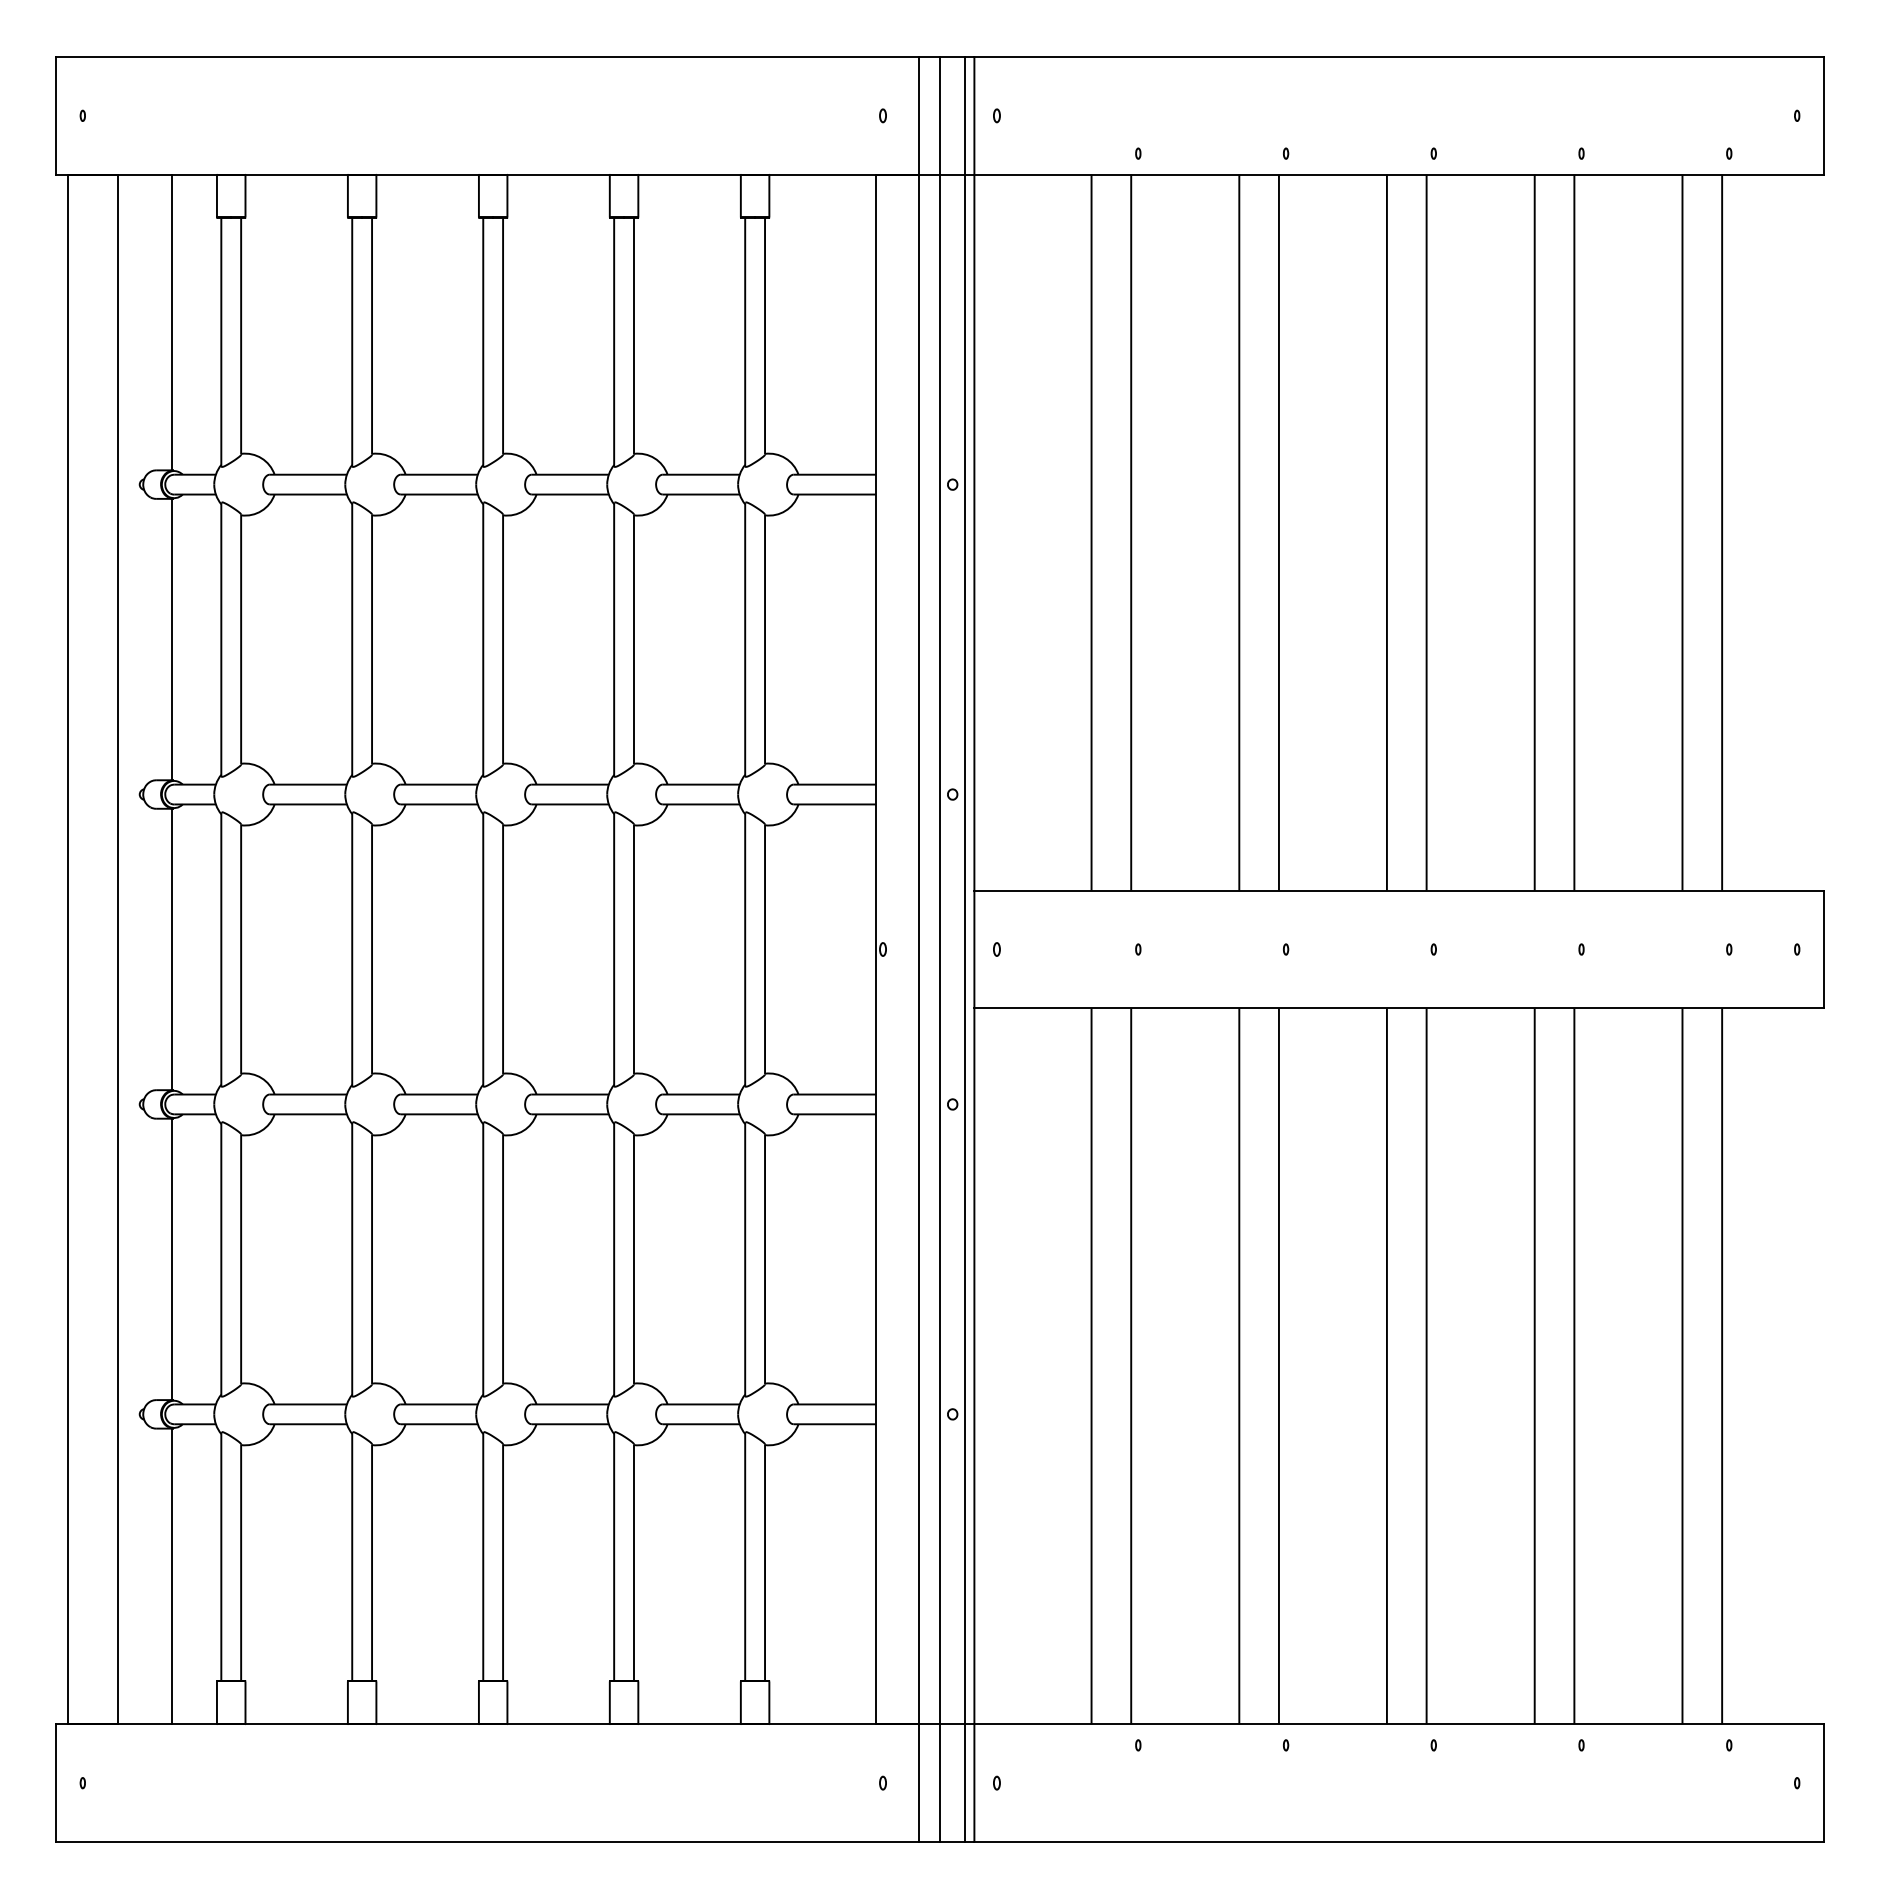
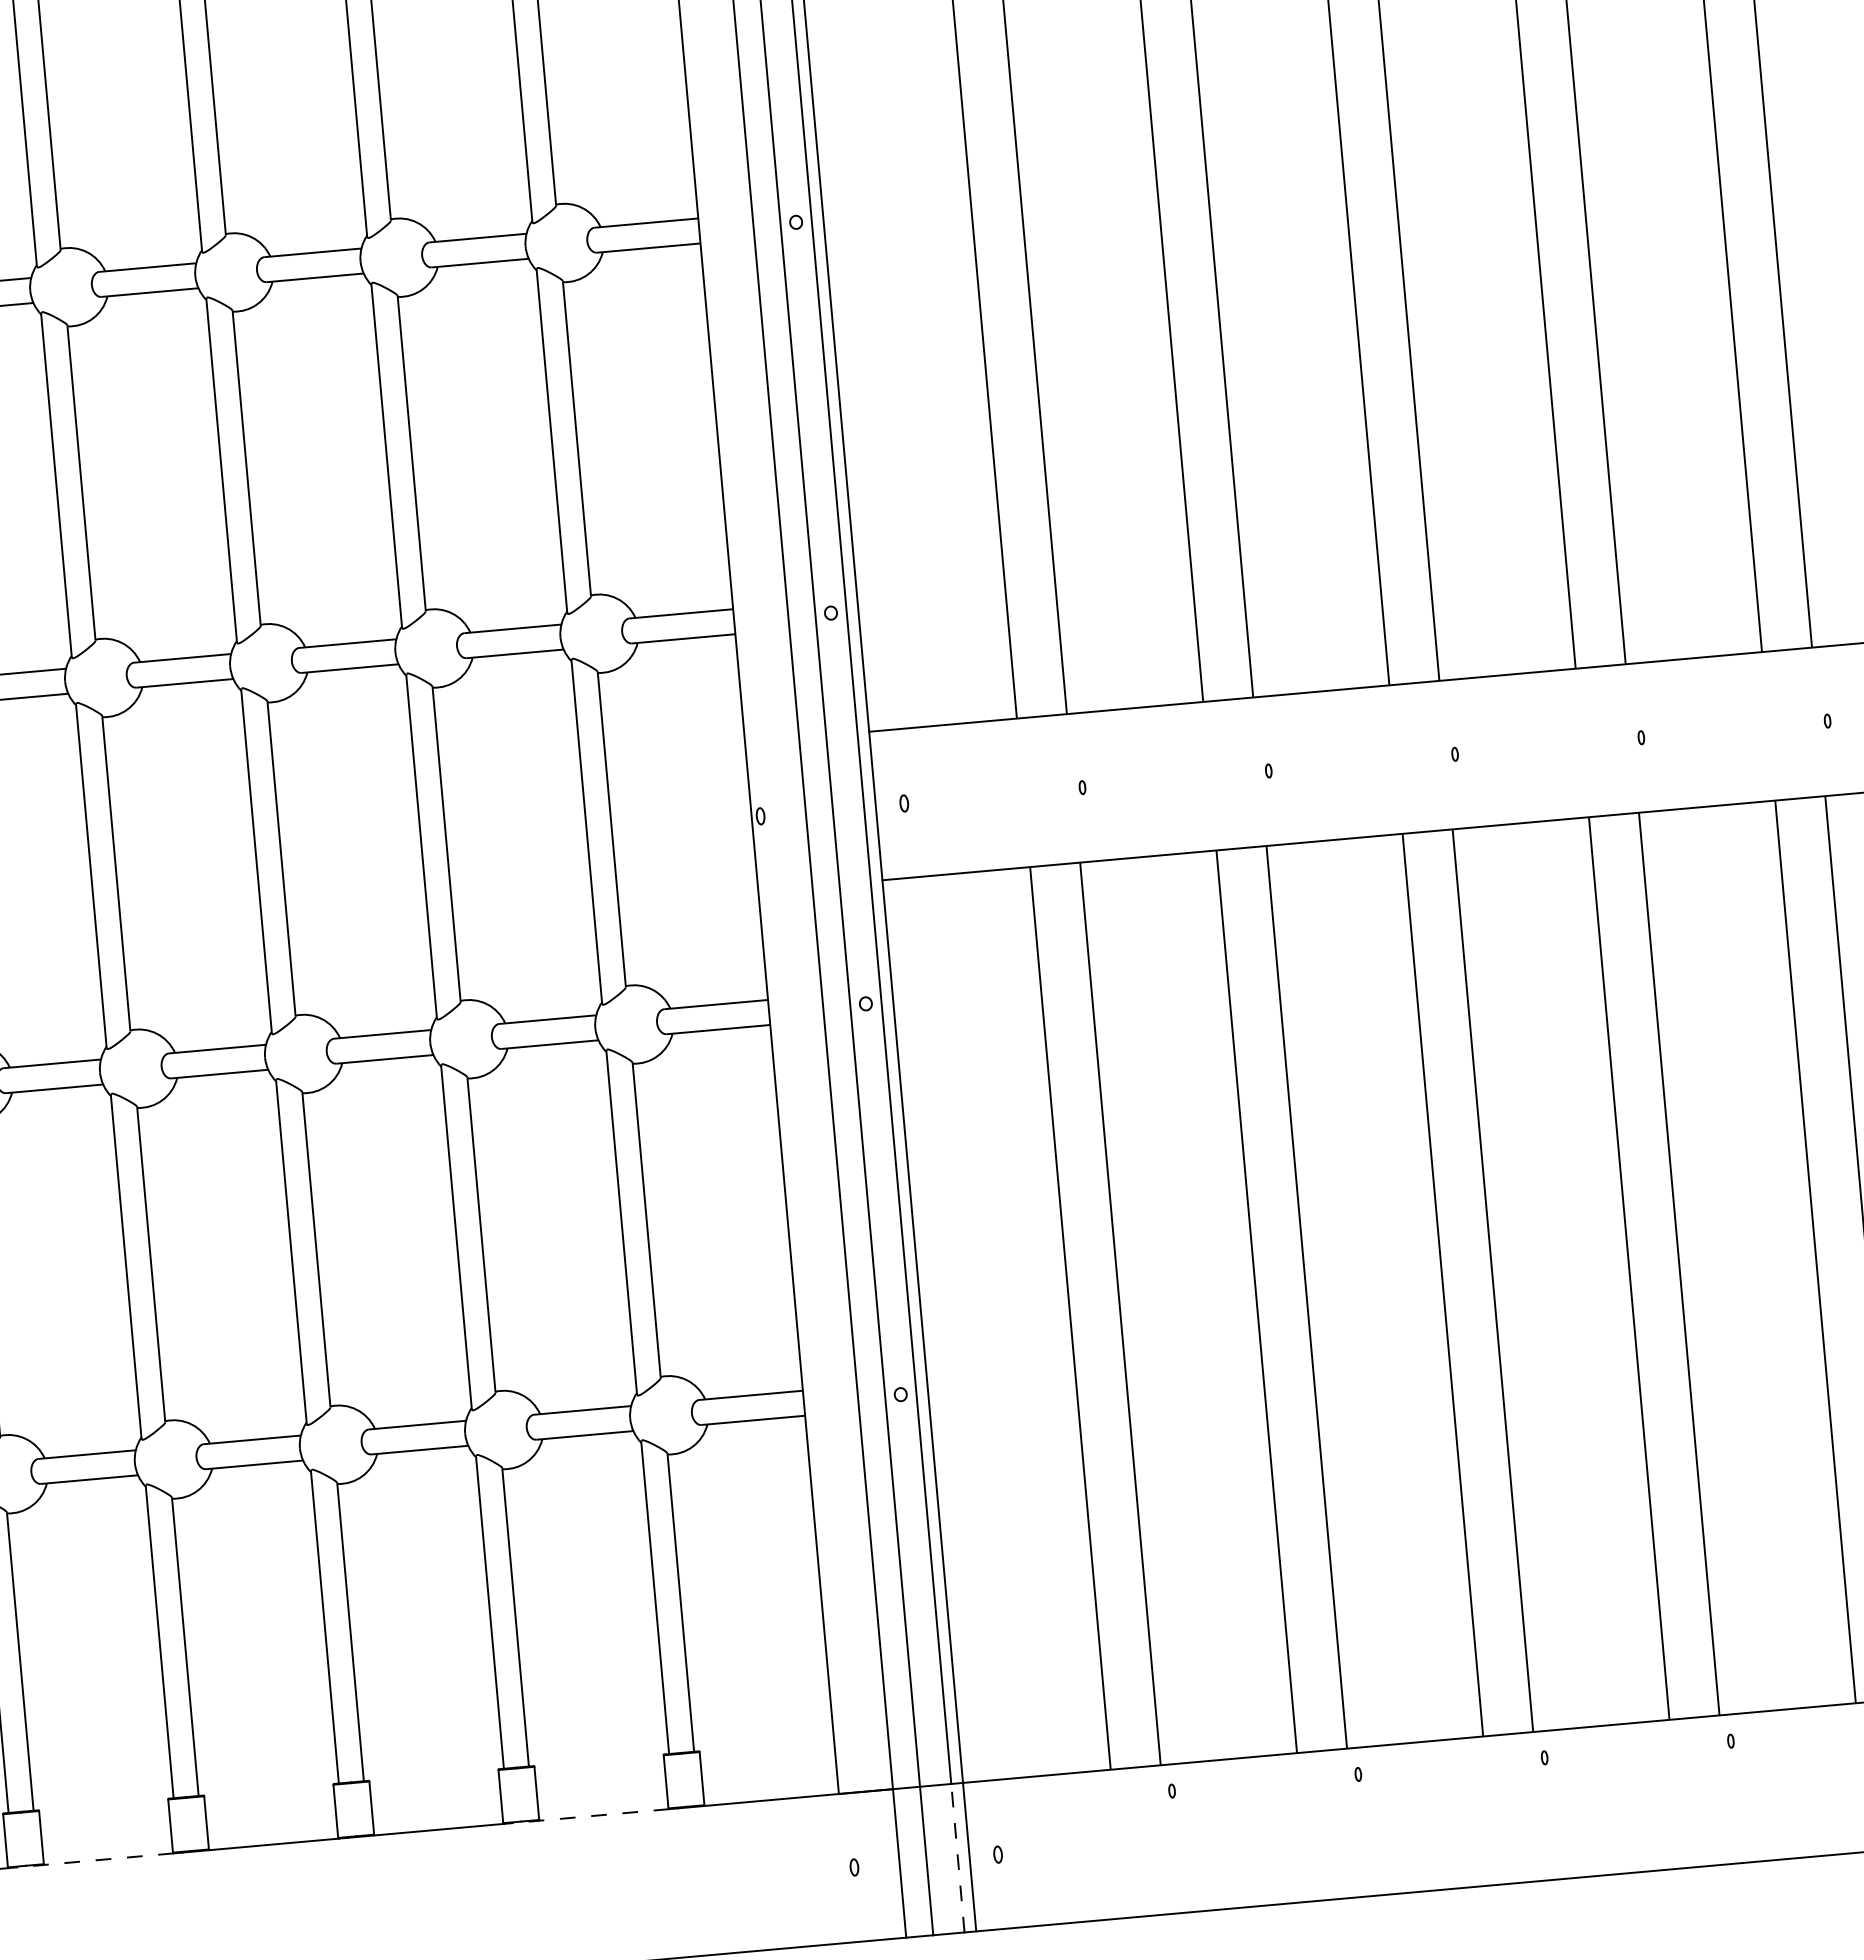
line: (285, 1724) -> (94, 1860), solid -> dashed
line: (678, 1724) -> (589, 1816), solid -> dashed
line: (965, 1783) -> (958, 1858), solid -> dashed

